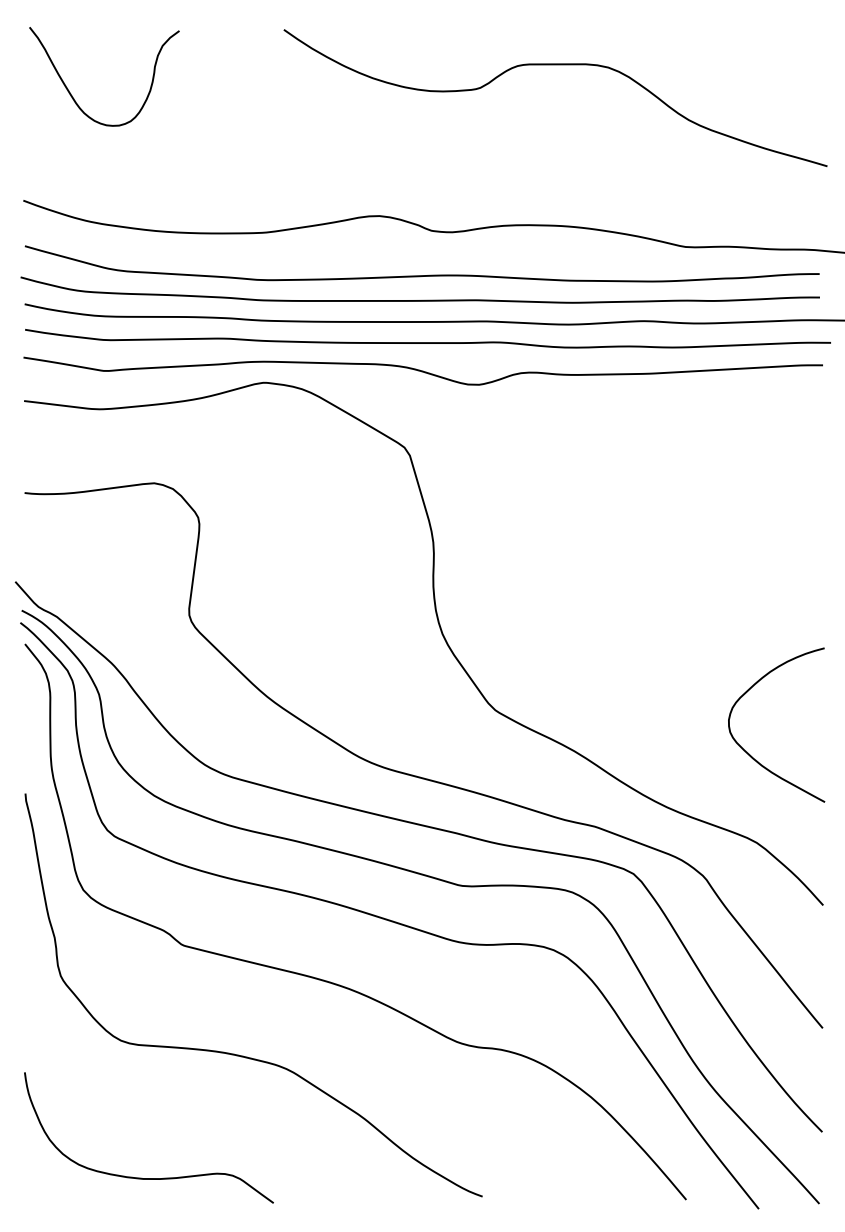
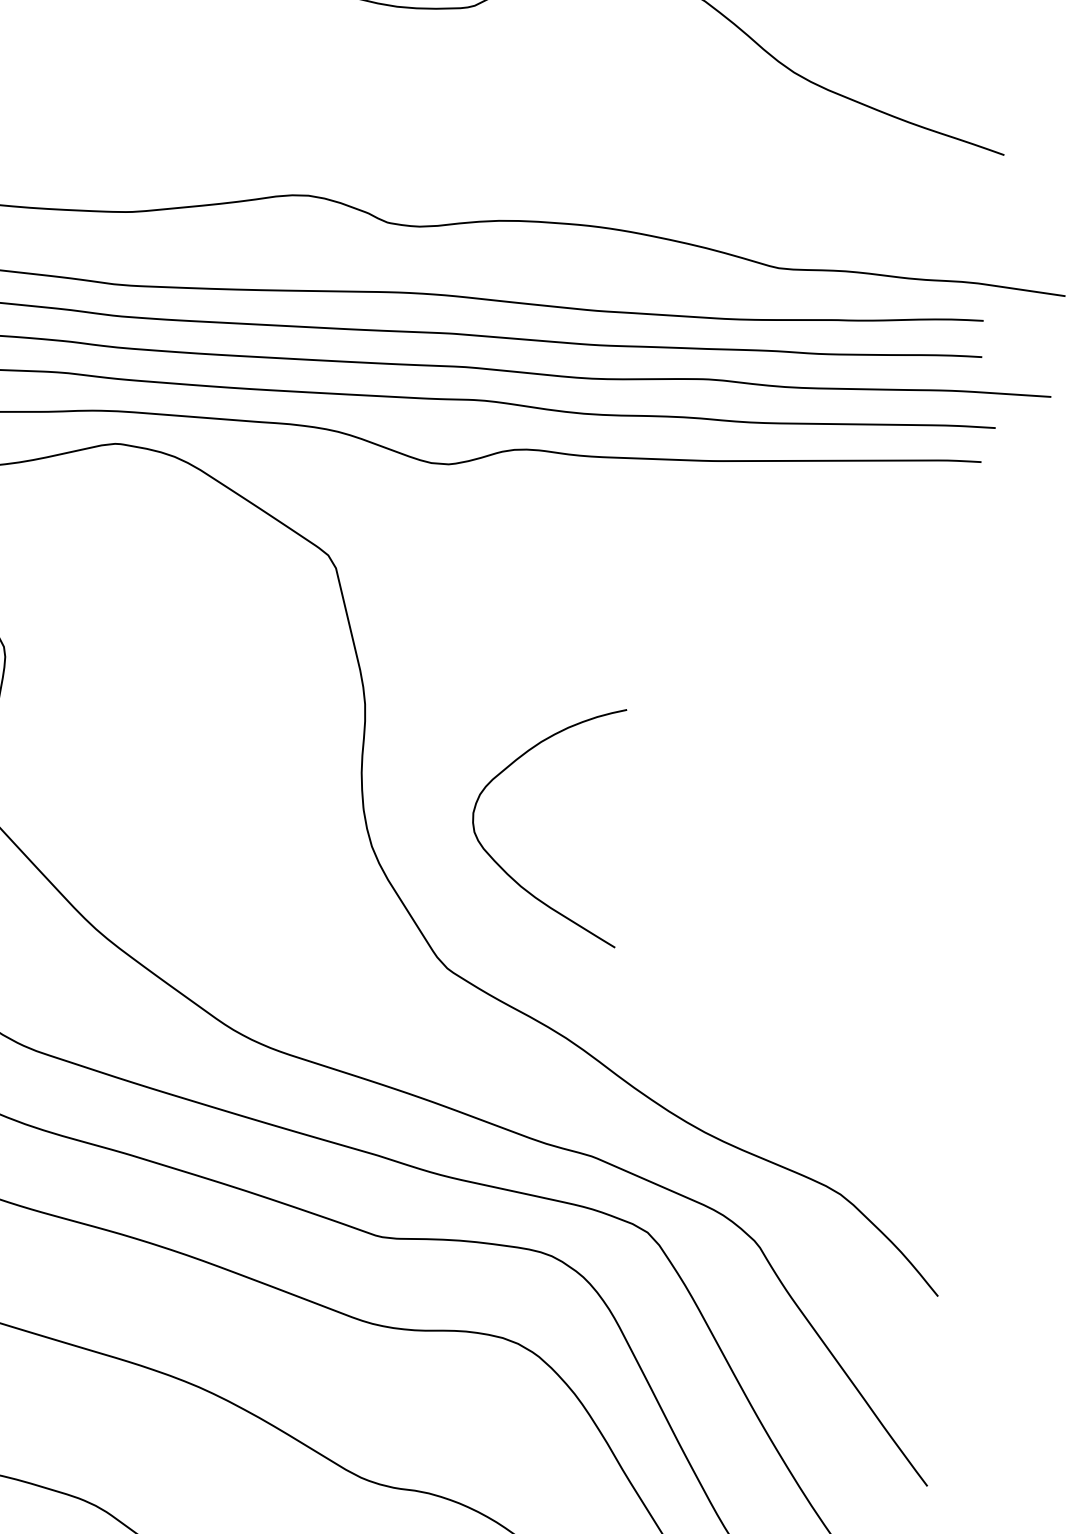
curve: (748, 752) -> (501, 864), moved

